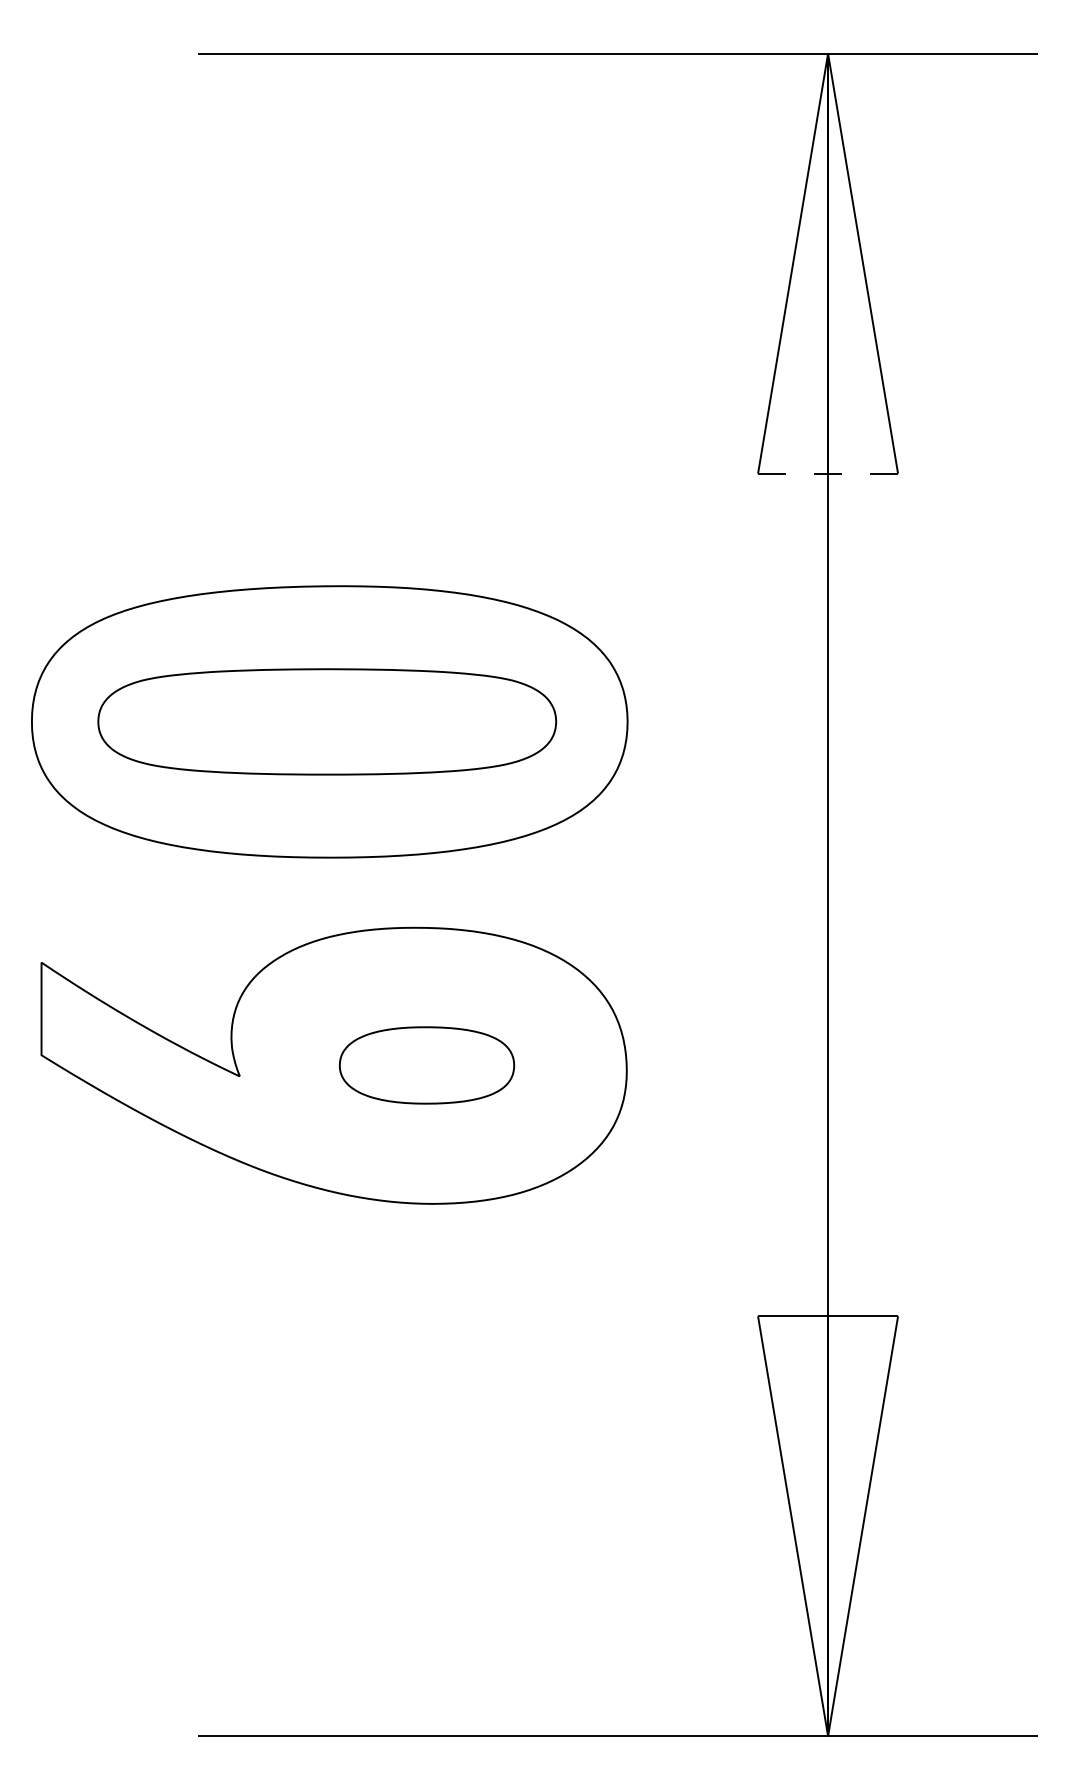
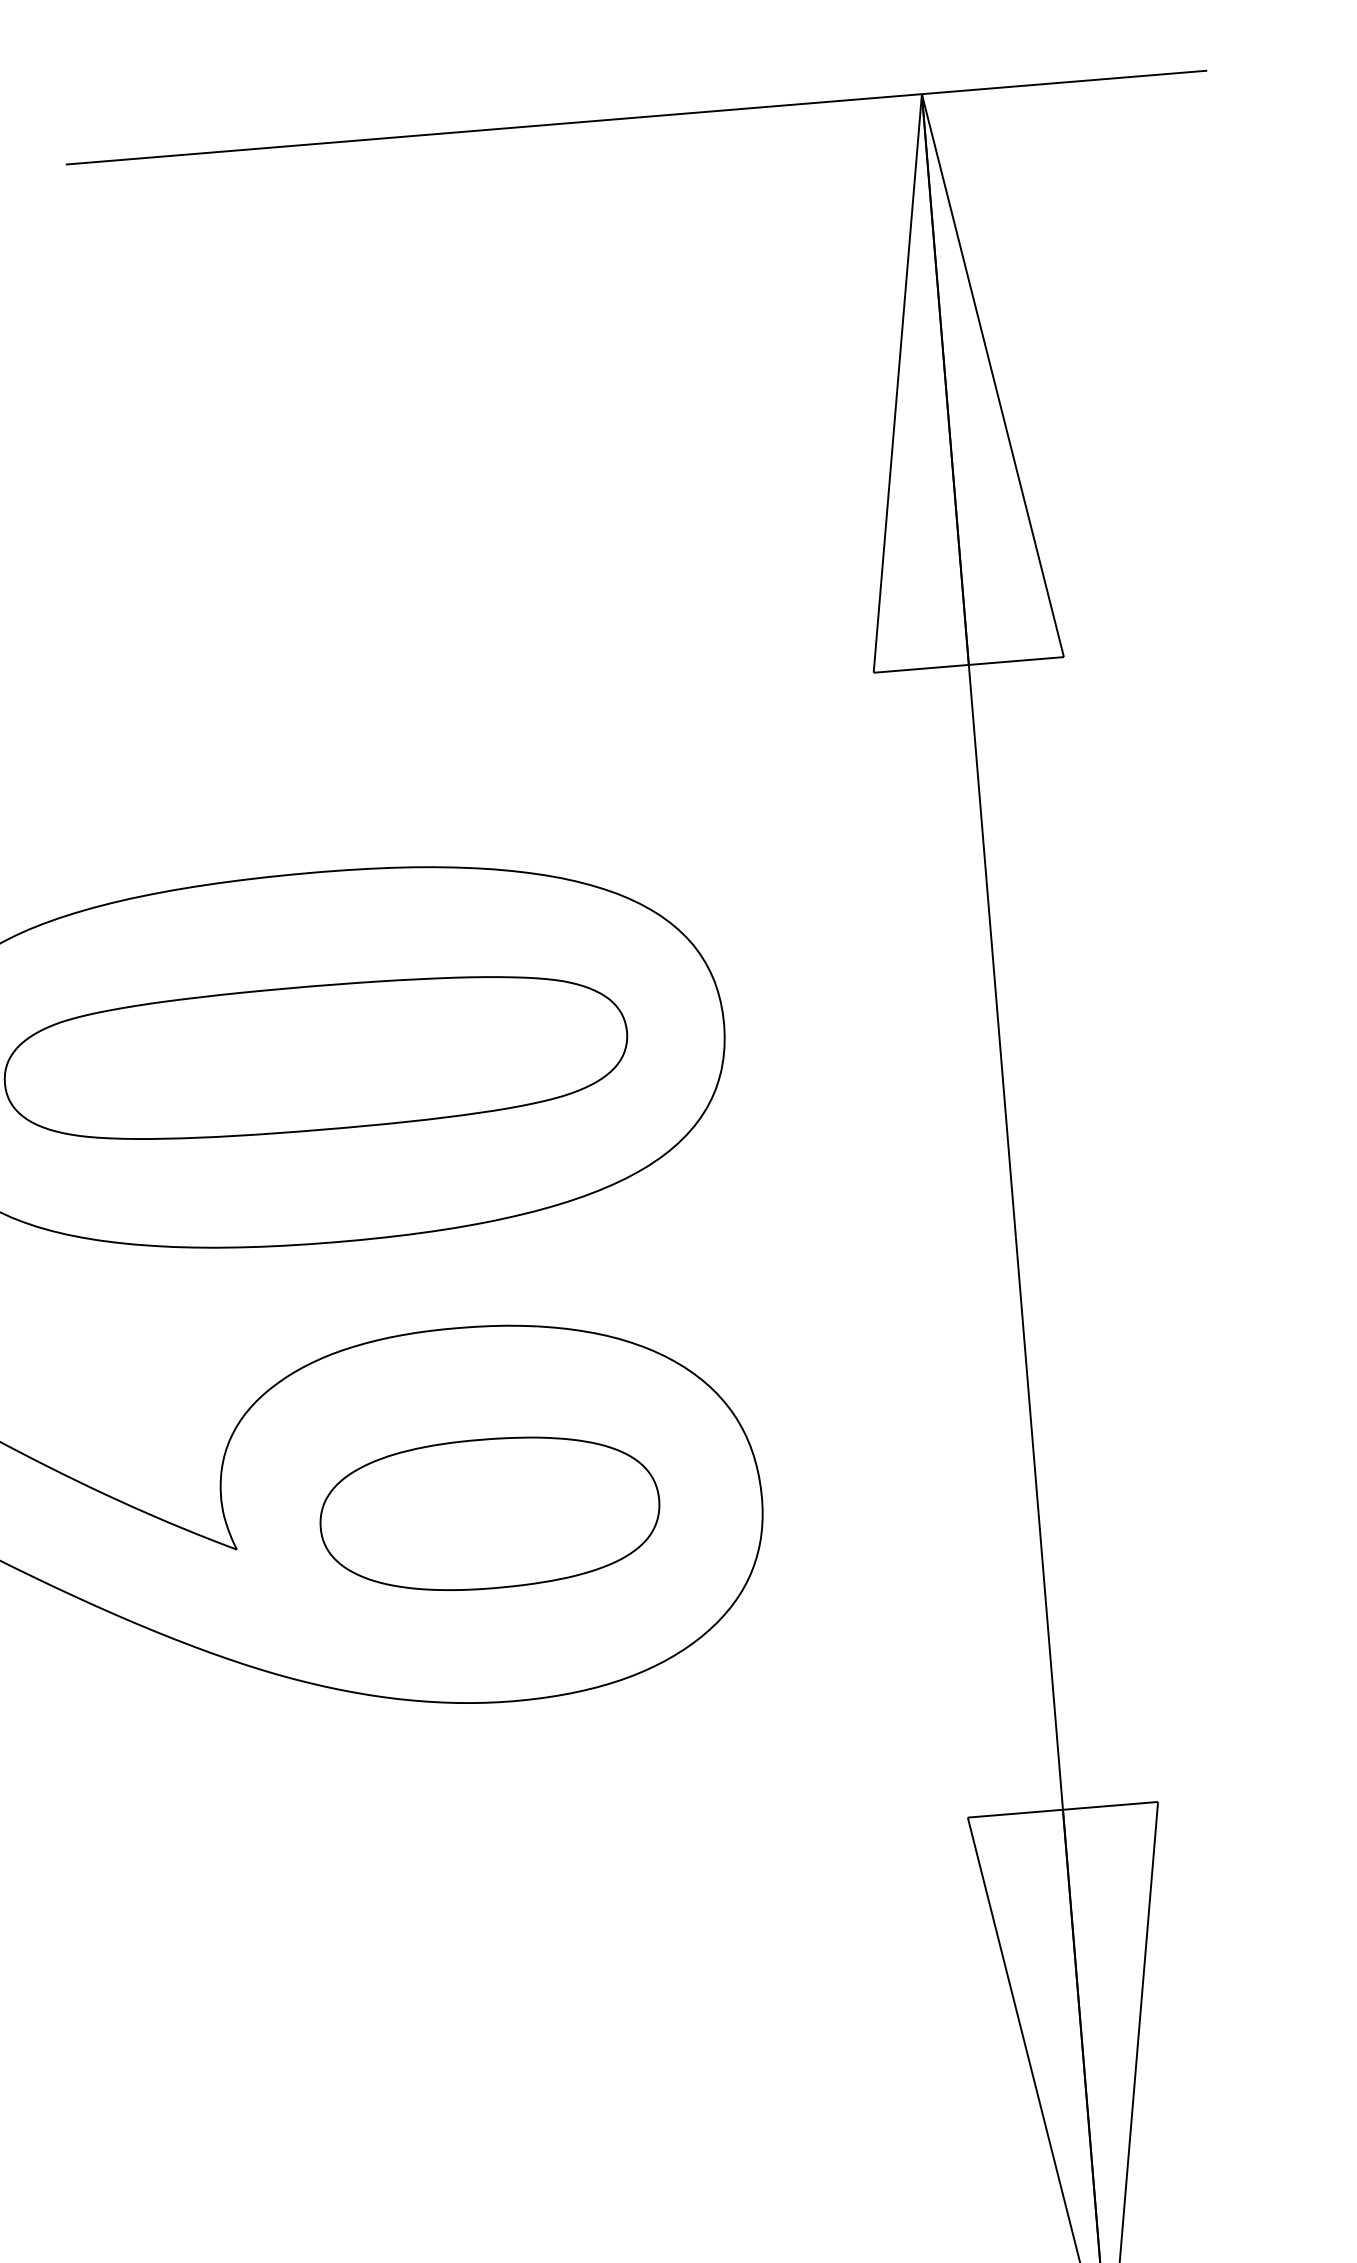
line: (828, 473) -> (969, 664), dashed -> solid
part: (426, 1065) -> (489, 1513), size x1.43

